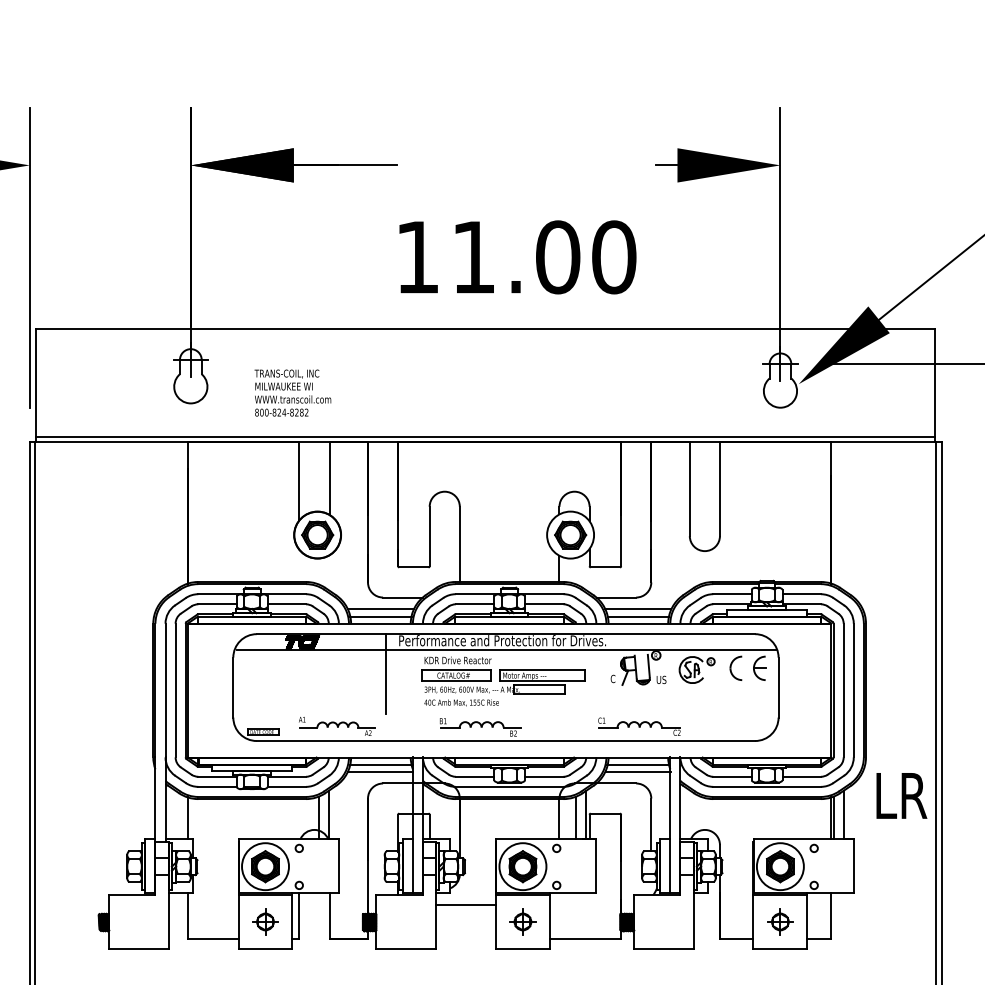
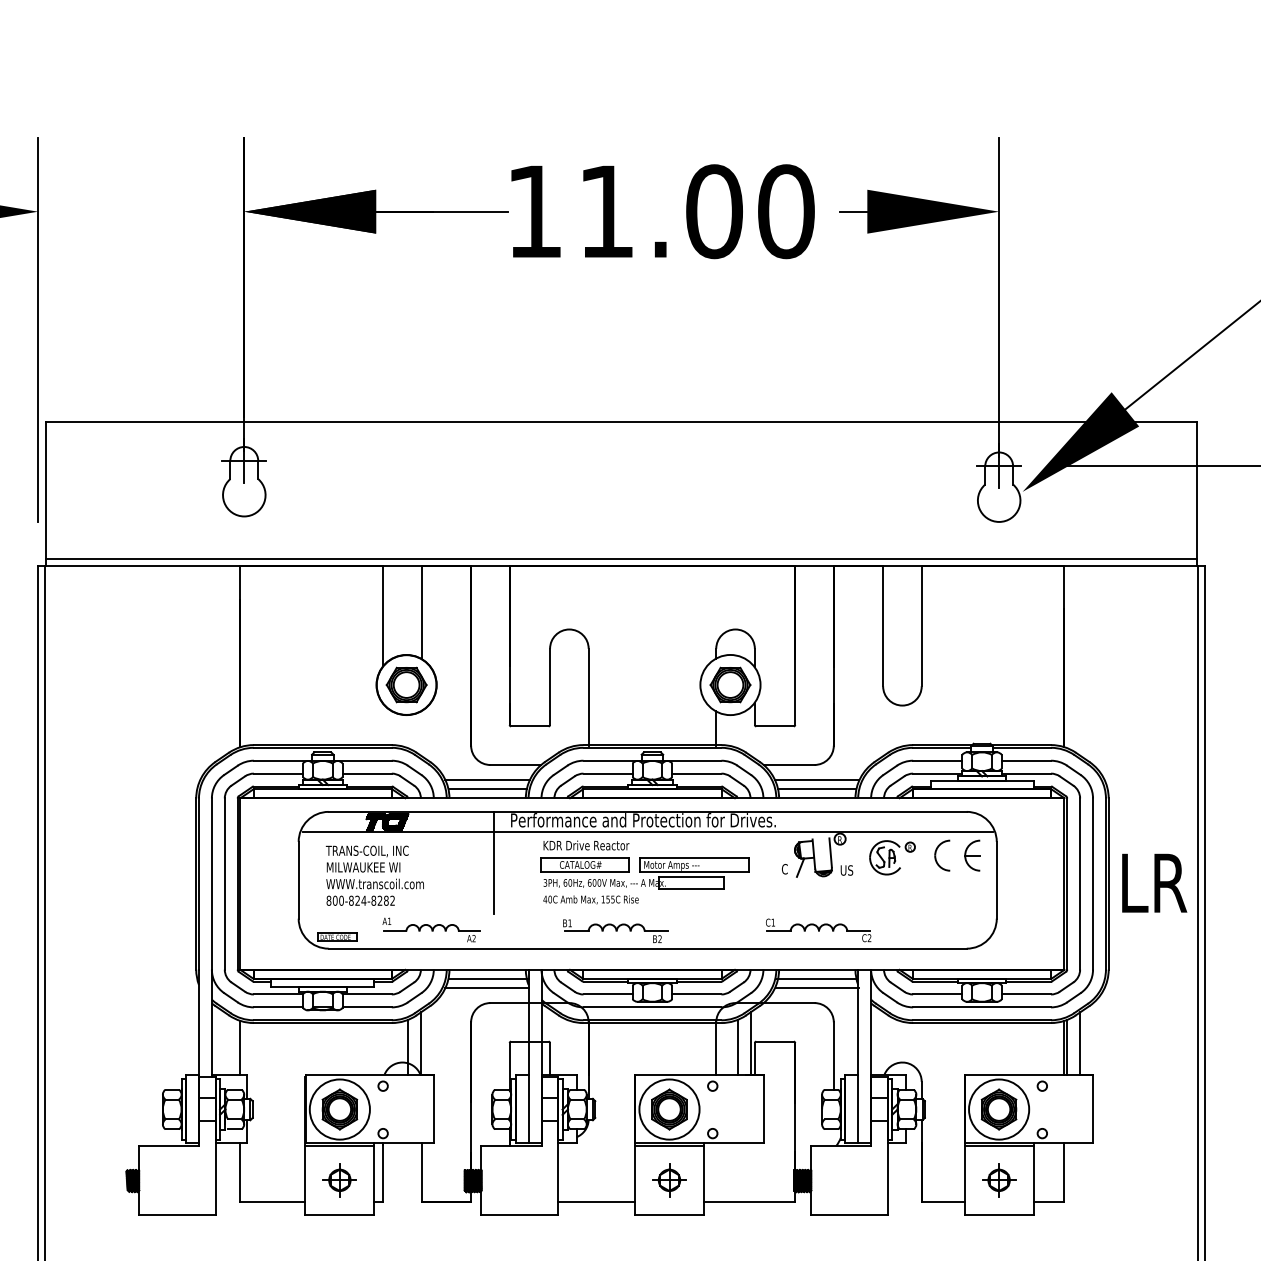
text: (517, 257) -> (662, 211), moved
text: (292, 392) -> (374, 875), moved
text: (901, 795) -> (1154, 882), moved
line: (465, 904) -> (595, 1201), moved

